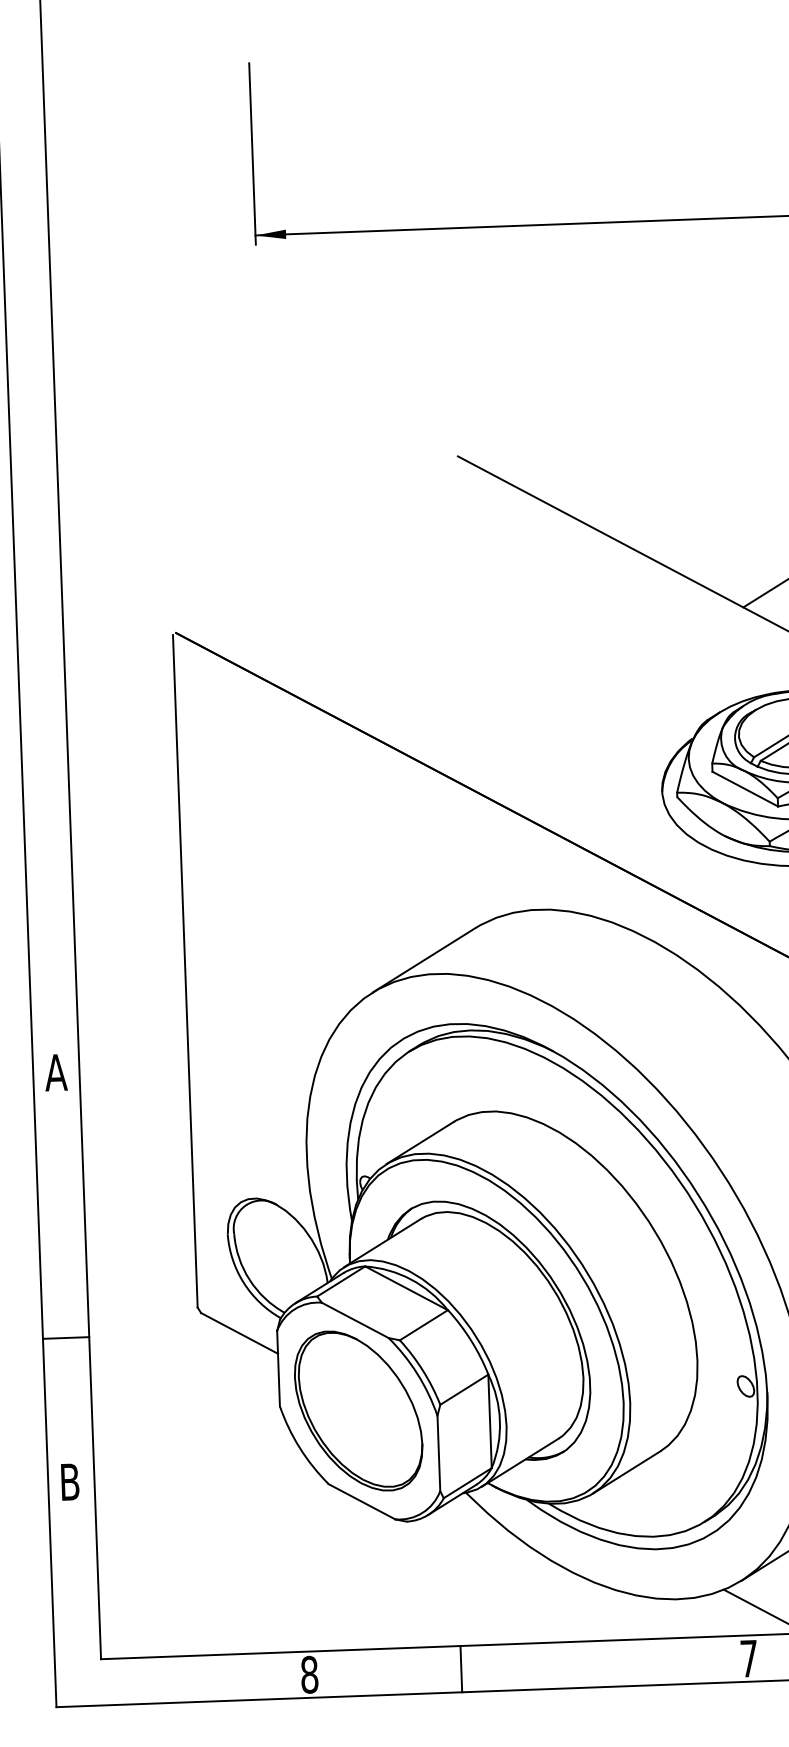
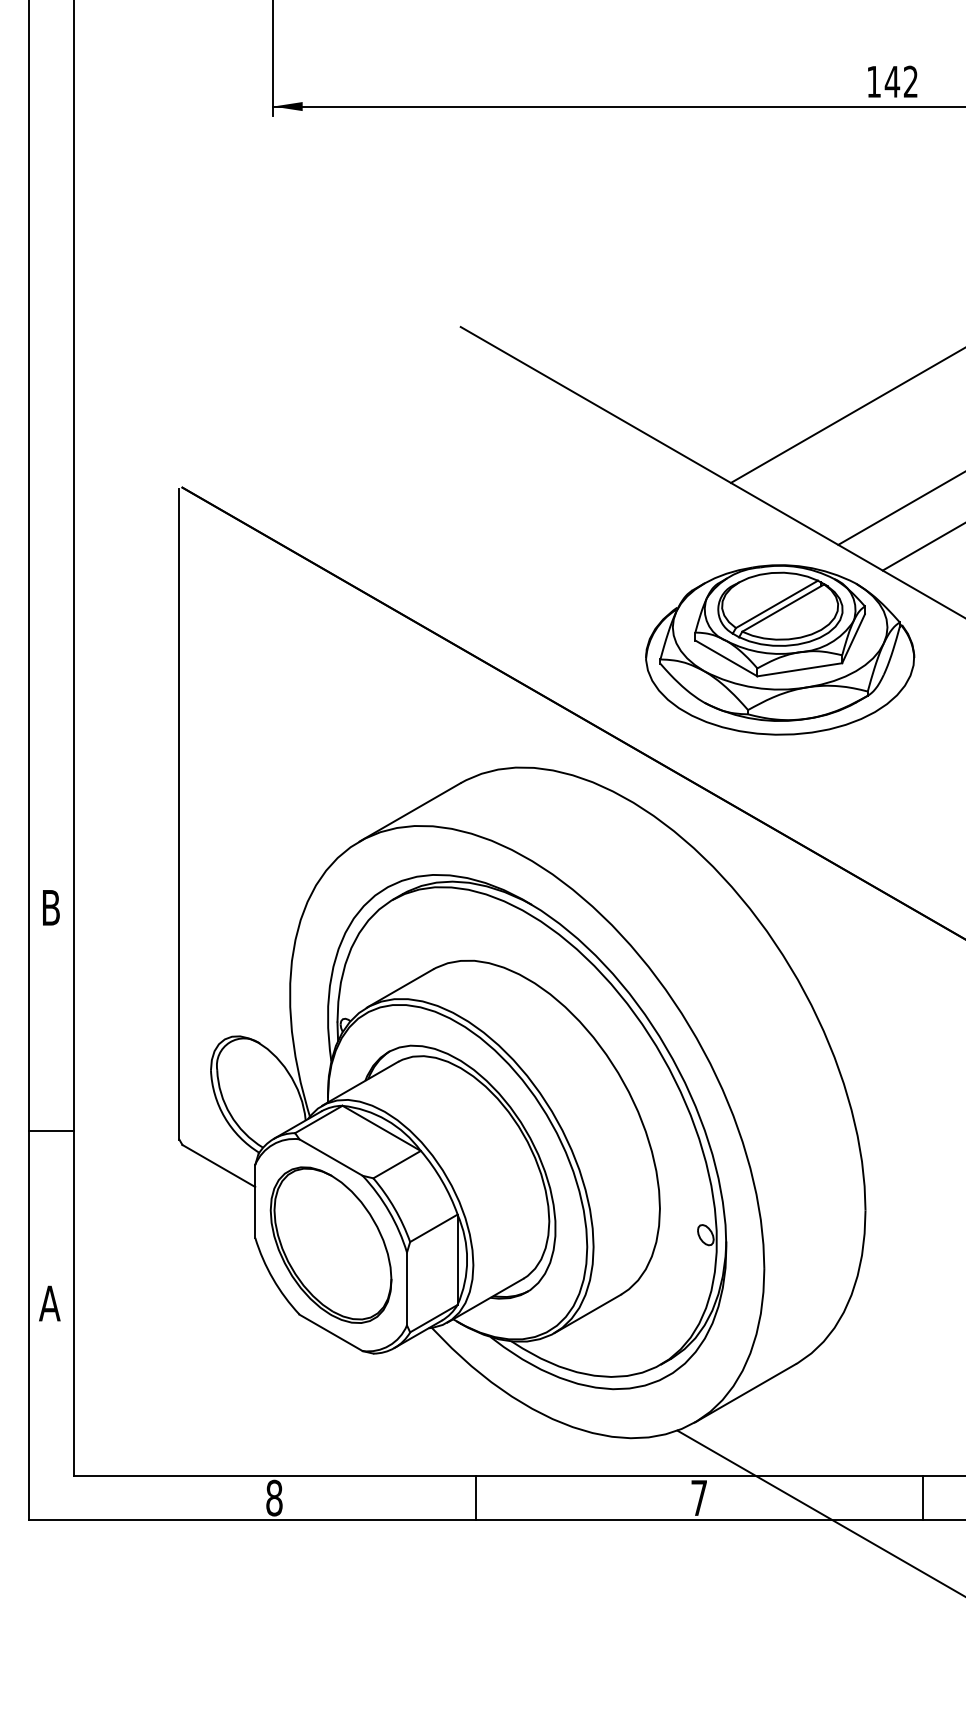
text: (55, 1072) -> (50, 907), A -> B
line: (65, 1338) -> (50, 1131), moved
text: (69, 1482) -> (49, 1303), B -> A
line: (461, 1668) -> (476, 1497), moved

